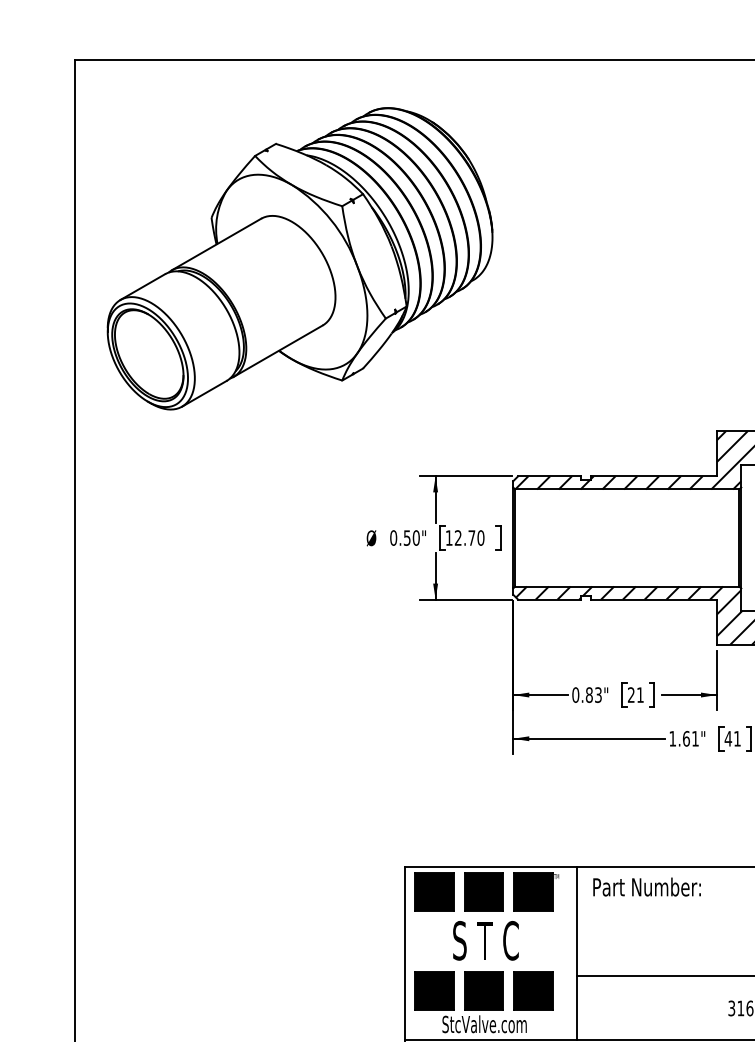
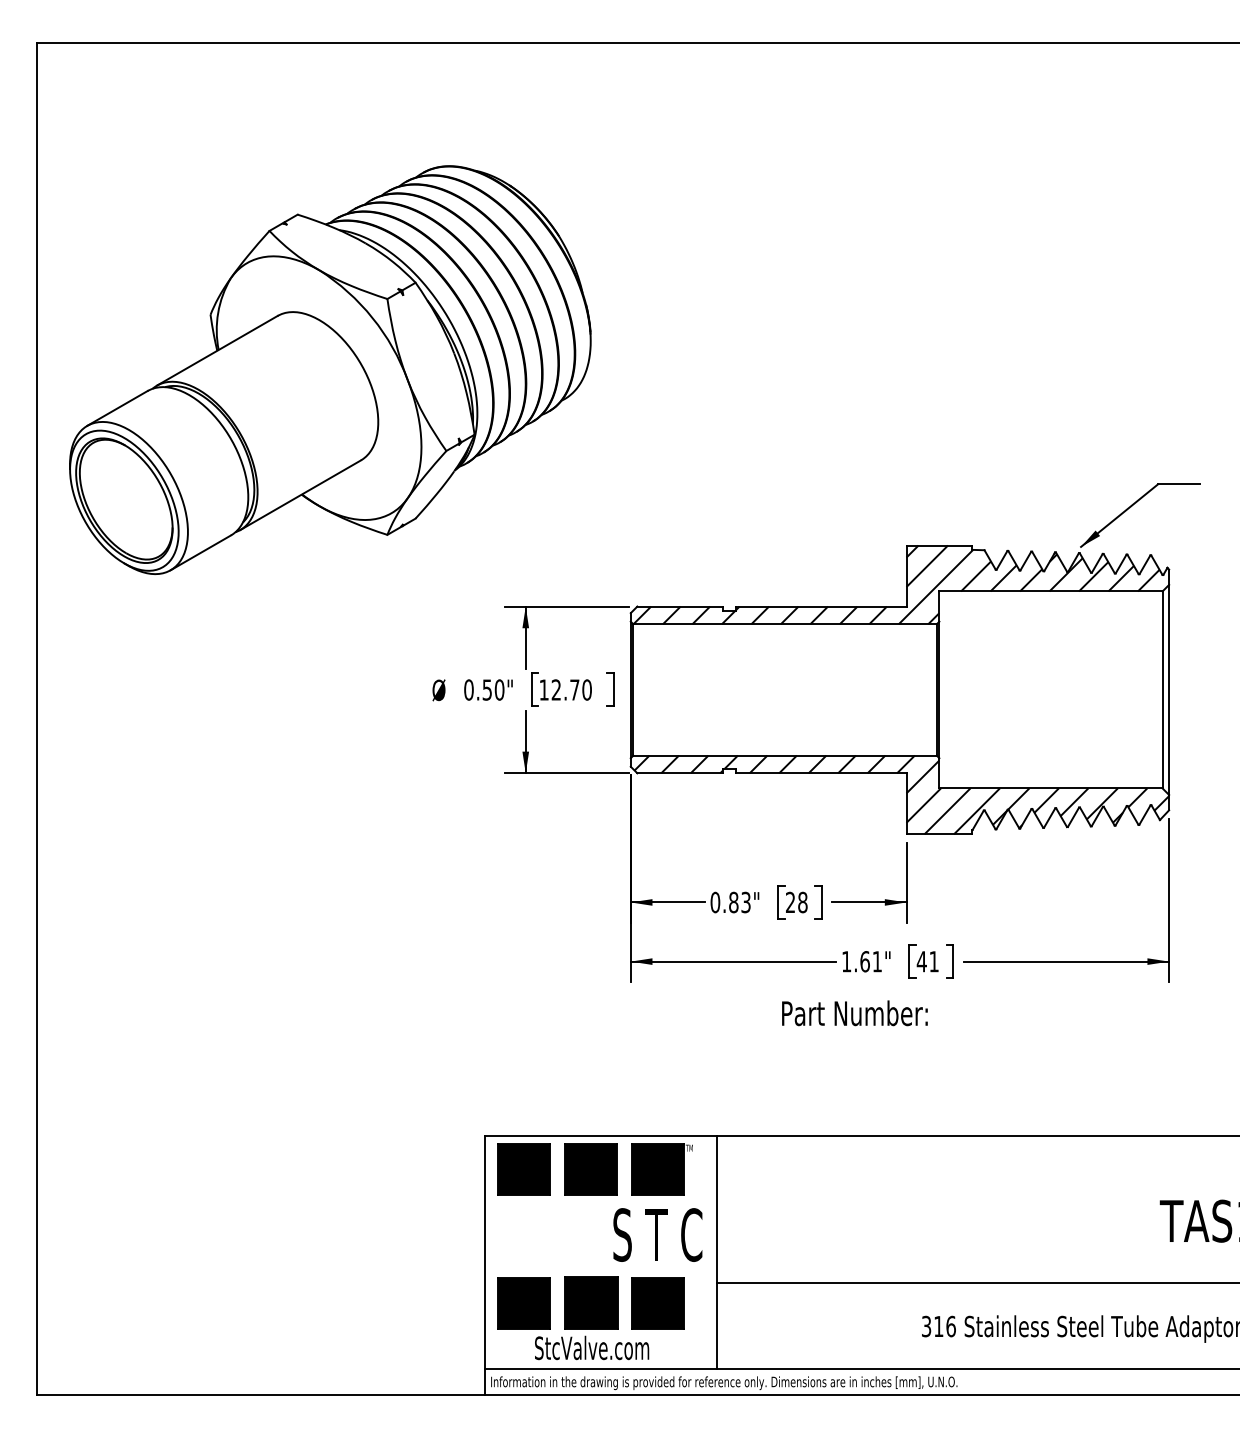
part: (300, 258) -> (330, 369), moved
text: (640, 695) -> (802, 902), 21 -> 28
text: (646, 887) -> (854, 1013), moved
text: (485, 940) -> (657, 1234), moved

